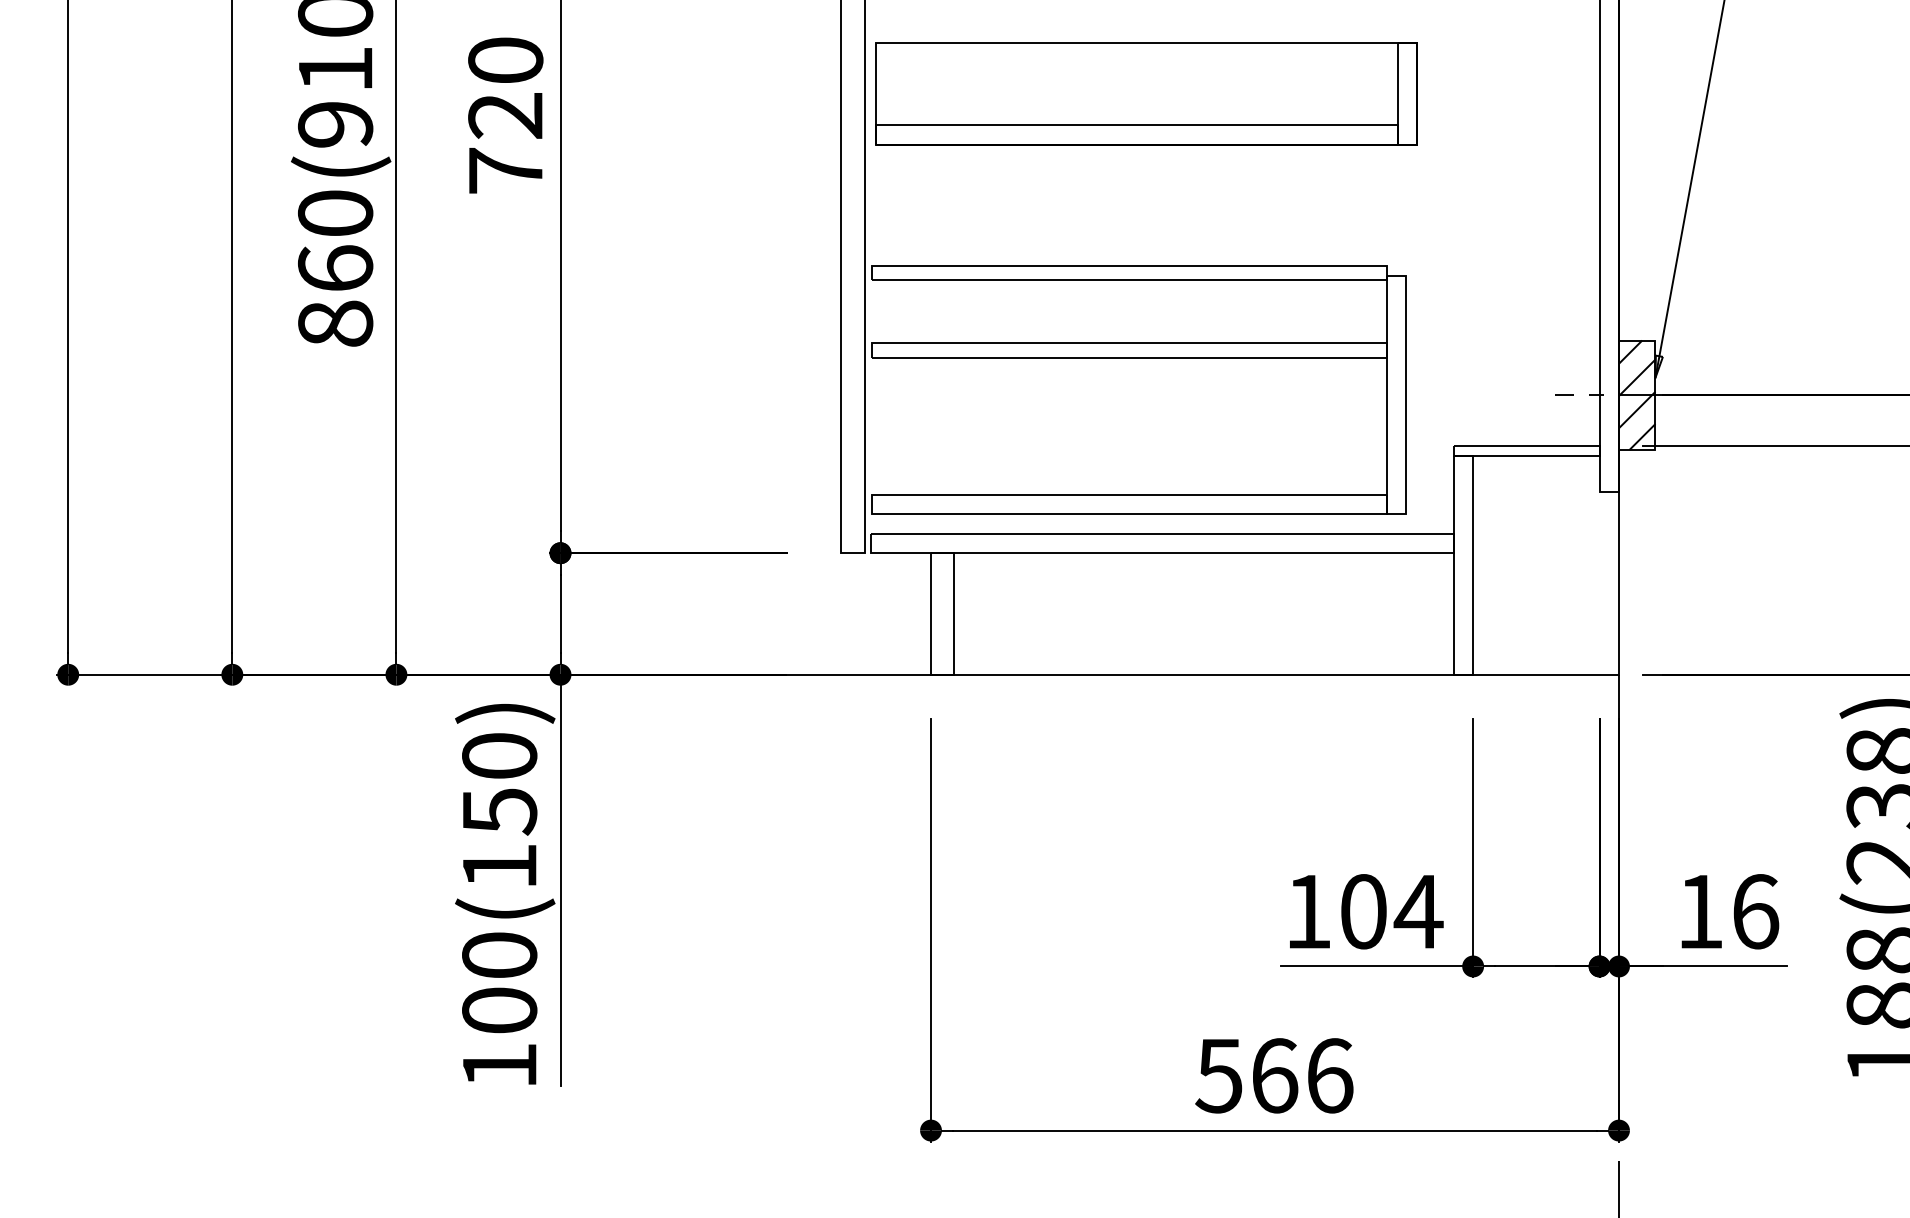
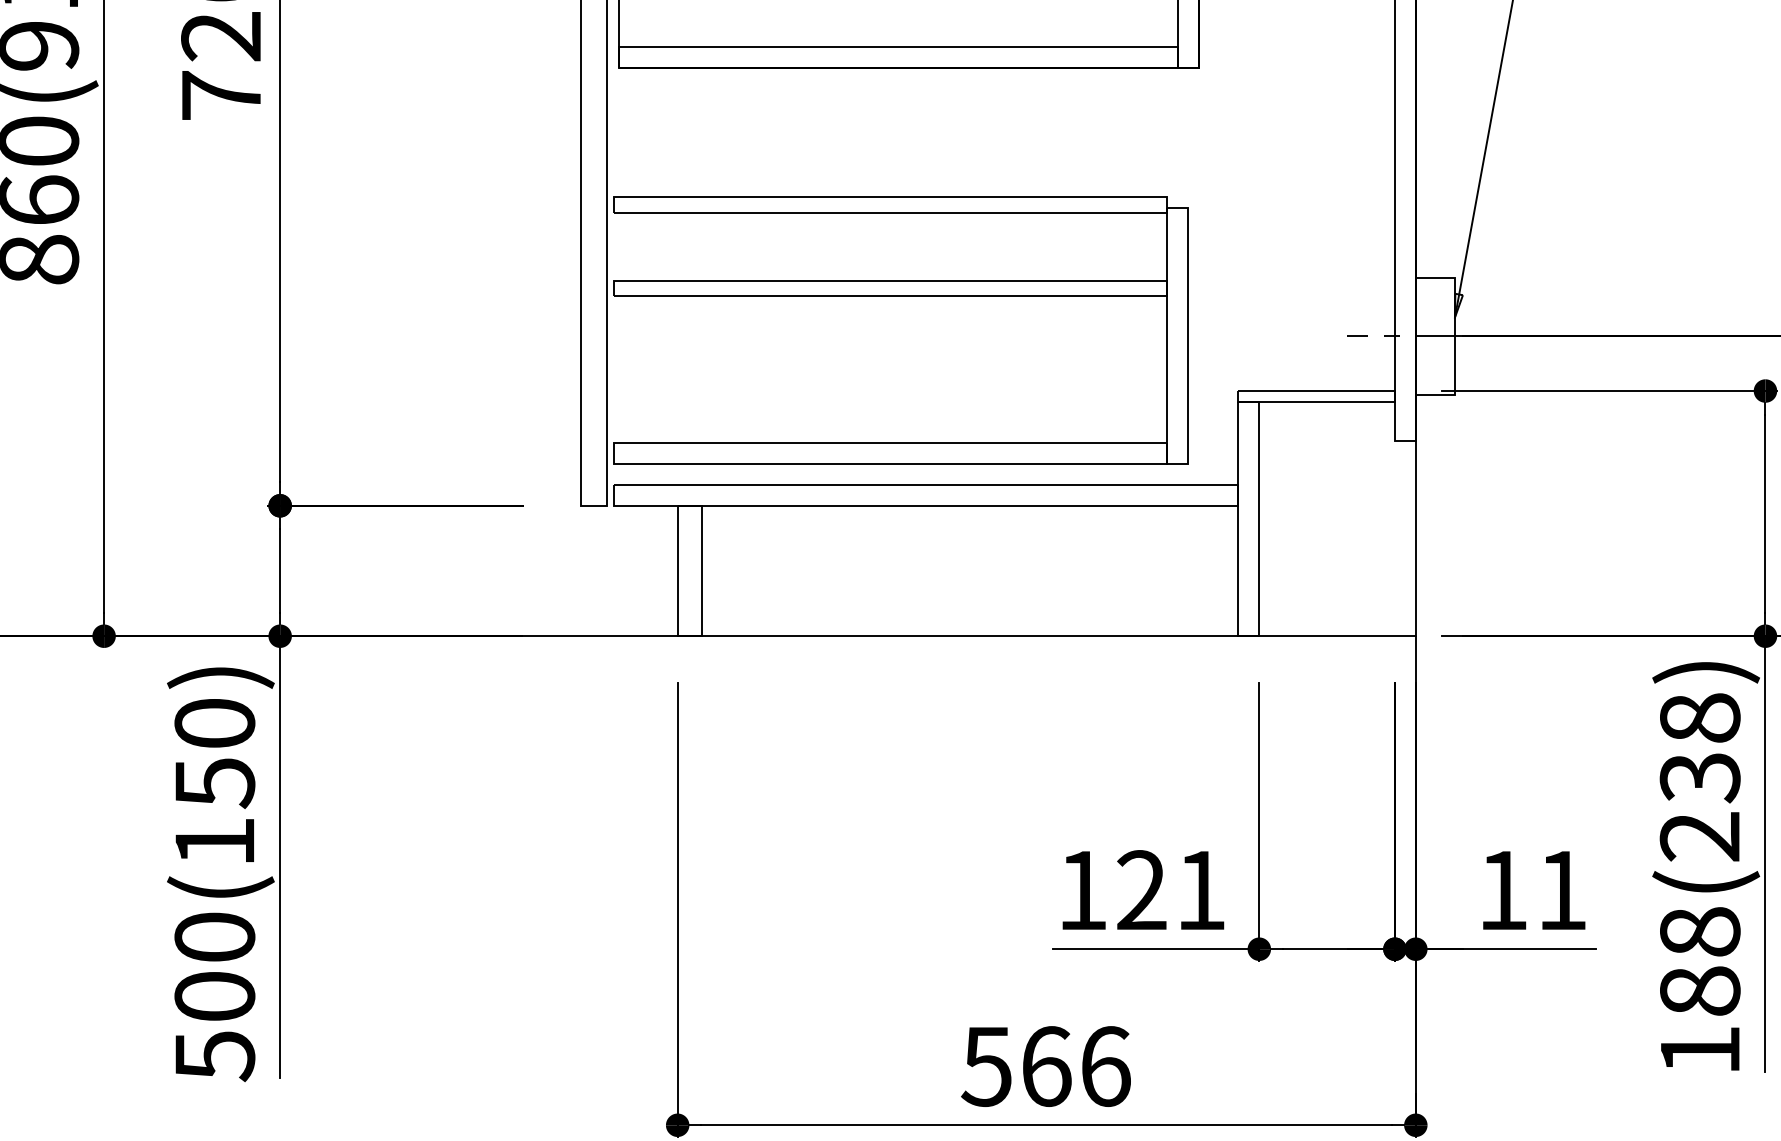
hatch: (1637, 394) -> (1435, 335), removed
text: (1391, 911) -> (1171, 890), 104 -> 121
text: (1756, 911) -> (1563, 890), 16 -> 11
text: (500, 1066) -> (215, 1056), 100(150) -> 500(150)

